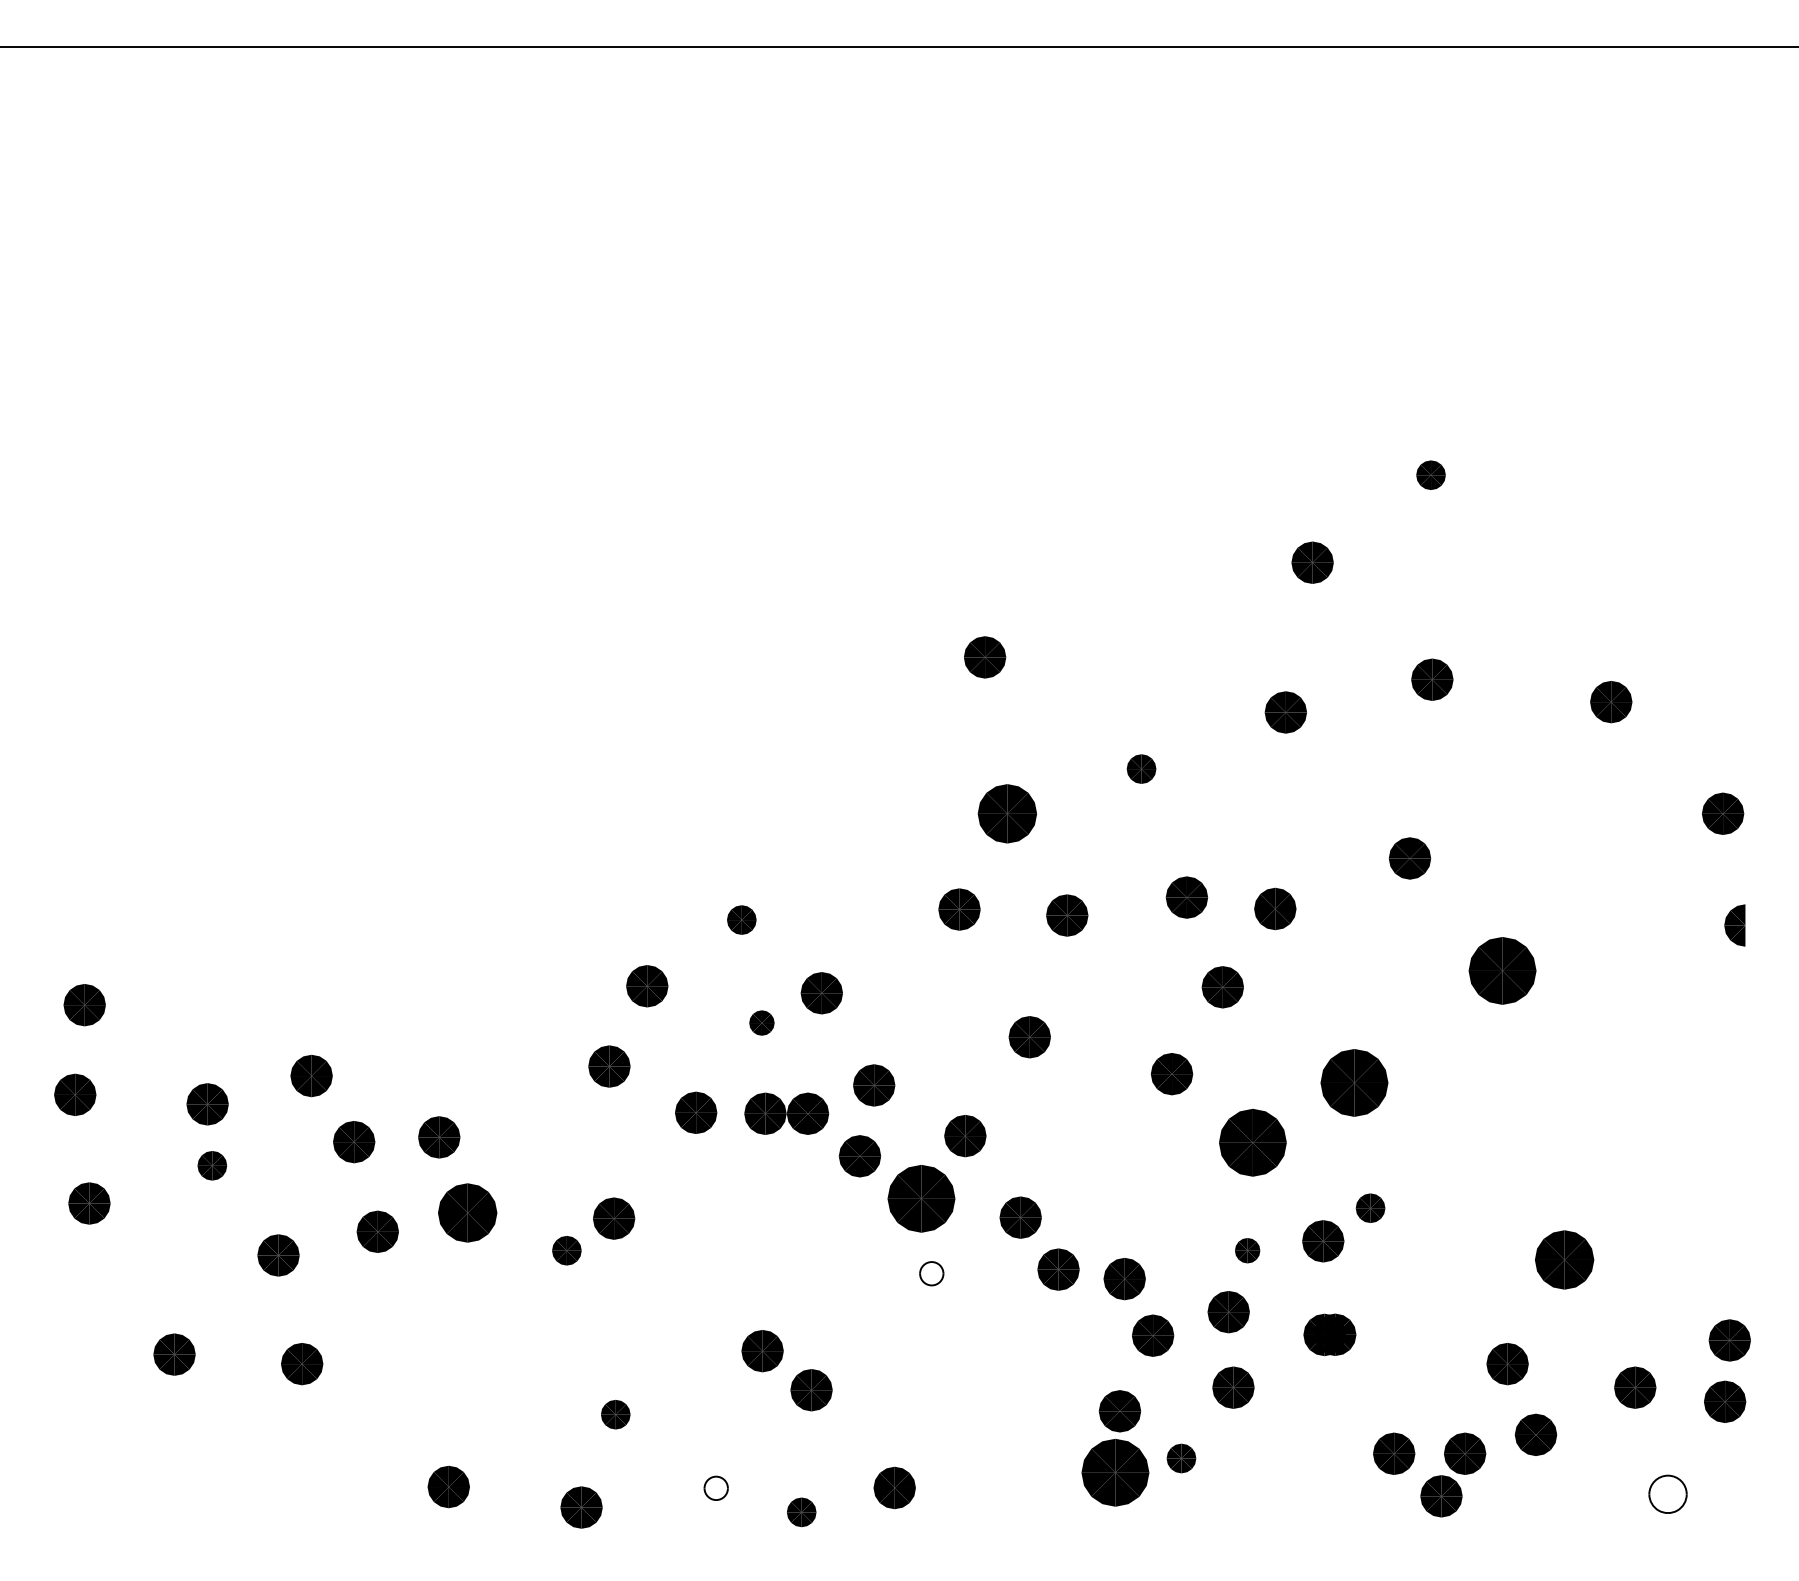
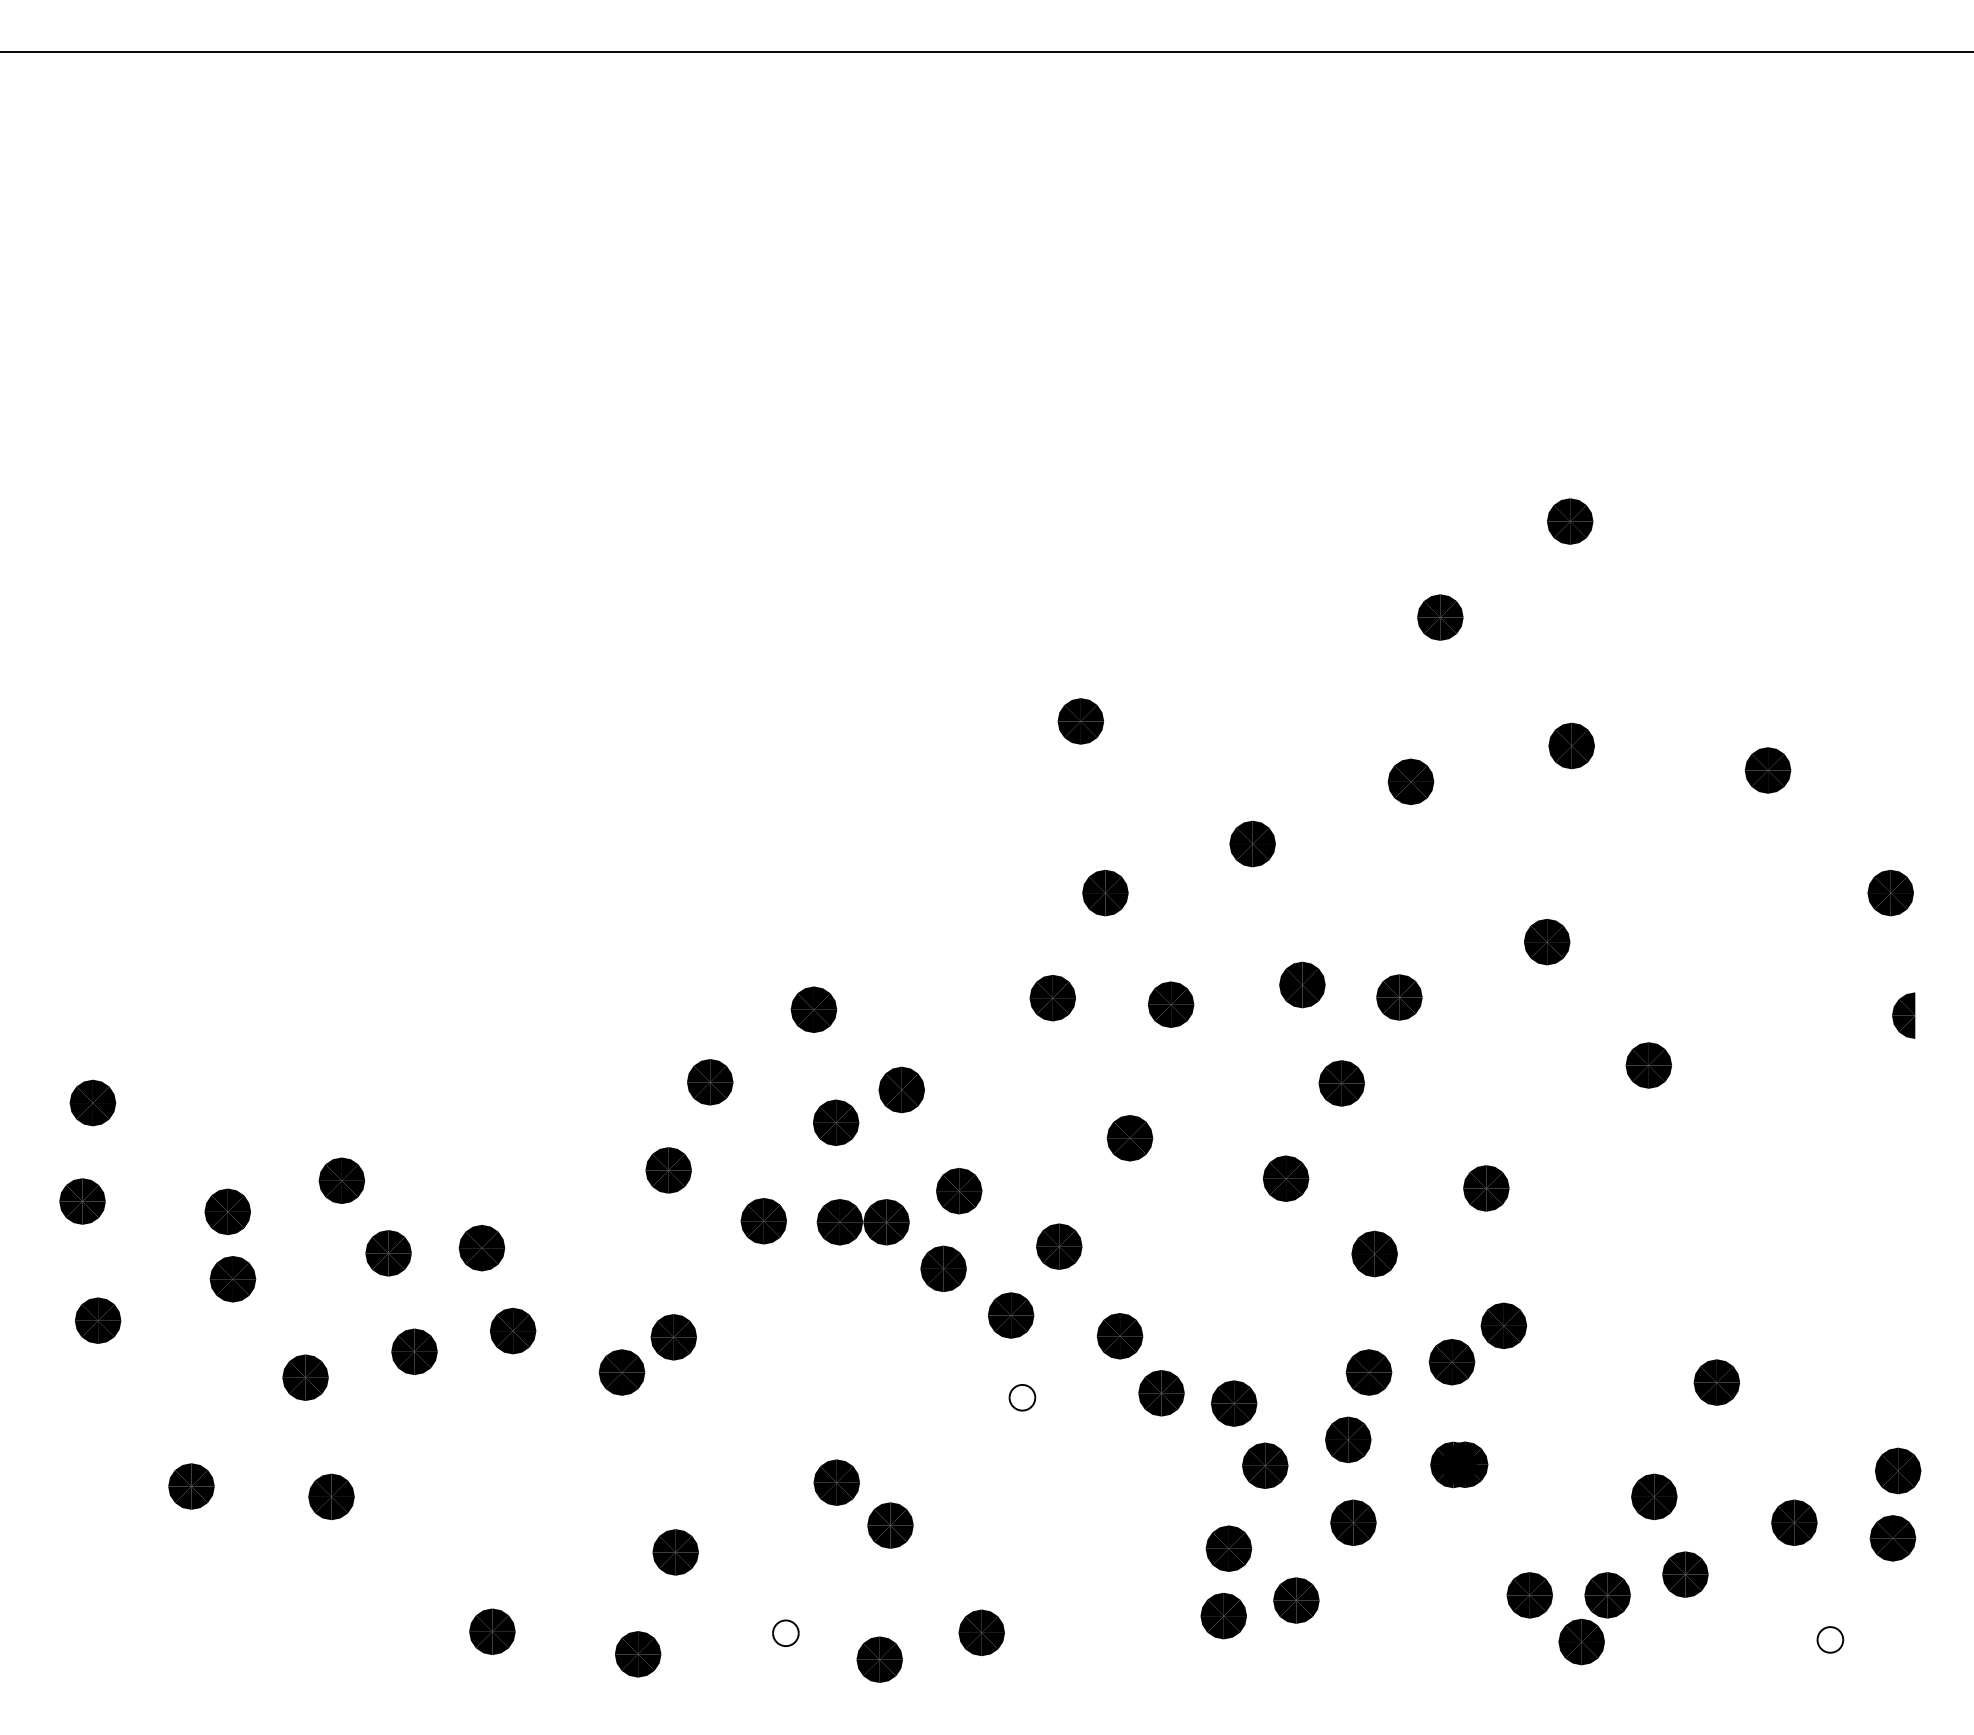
part: (1431, 475) -> (1570, 521), size x1.43
part: (1141, 768) -> (1252, 843), size x1.43
part: (1007, 813) -> (1105, 892), size x0.71
part: (741, 919) -> (813, 1009), size x1.43
part: (1502, 970) -> (1648, 1065), size x0.62
part: (761, 1022) -> (835, 1122), size x1.67
part: (1354, 1083) -> (1486, 1188), size x0.62
part: (1252, 1142) -> (1374, 1253), size x0.62
part: (211, 1165) -> (232, 1279), size x1.43
part: (920, 1198) -> (1010, 1315), size x0.62
part: (1370, 1207) -> (1503, 1325), size x1.43
part: (467, 1212) -> (512, 1330), size x0.71
part: (566, 1250) -> (621, 1372), size x1.43
part: (1247, 1250) -> (1368, 1372), size x1.67
part: (1564, 1259) -> (1716, 1382), size x0.71
part: (615, 1414) -> (675, 1552), size x1.43
part: (1181, 1458) -> (1296, 1600), size x1.43
part: (1115, 1472) -> (1223, 1615), size x0.62
part: (1668, 1494) -> (1830, 1639), size x0.62
part: (801, 1512) -> (879, 1659), size x1.43

